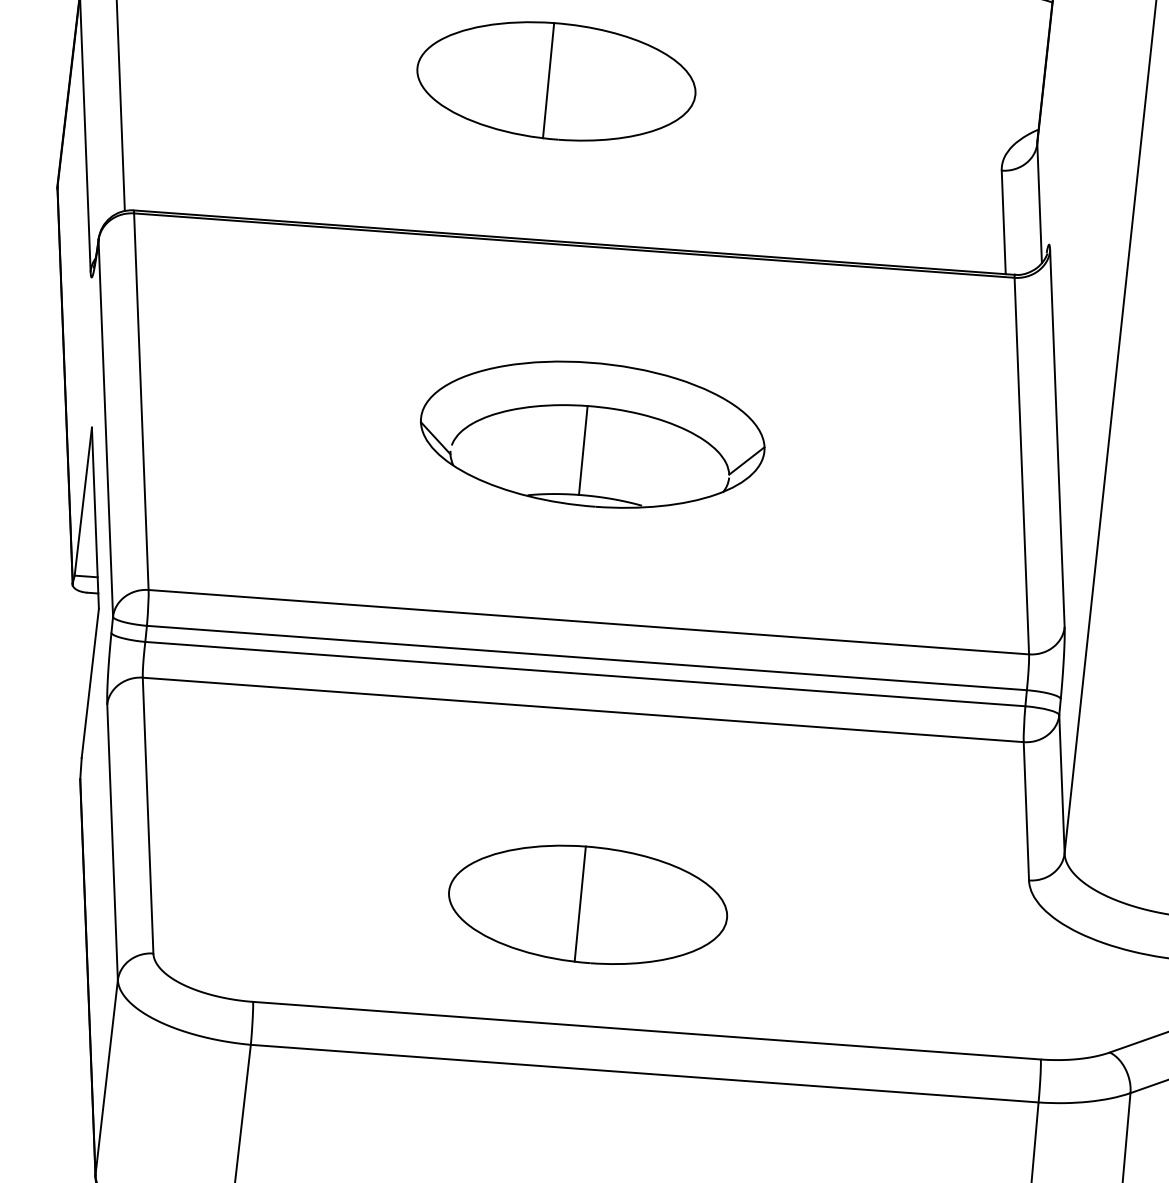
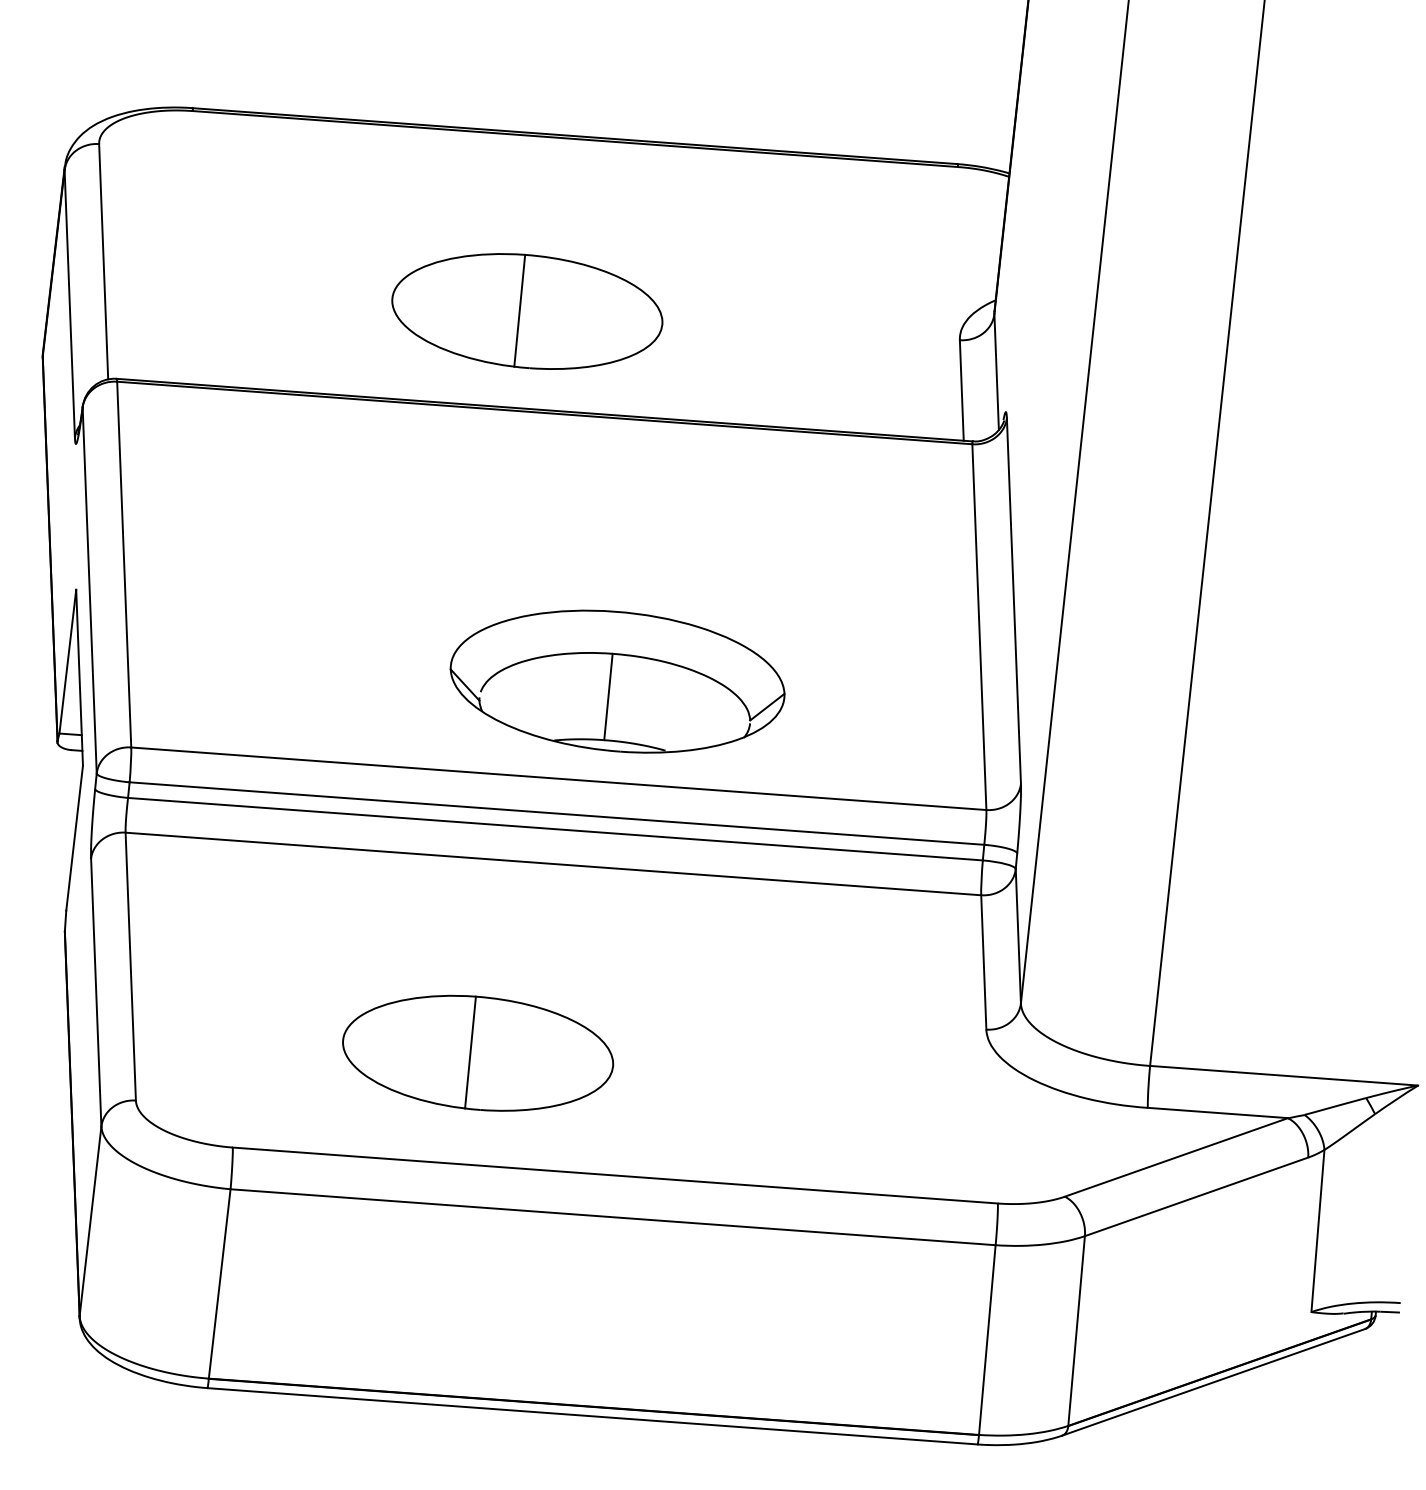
part: (556, 81) -> (527, 311), moved
part: (592, 434) -> (617, 681), moved
part: (588, 904) -> (478, 1052), moved

